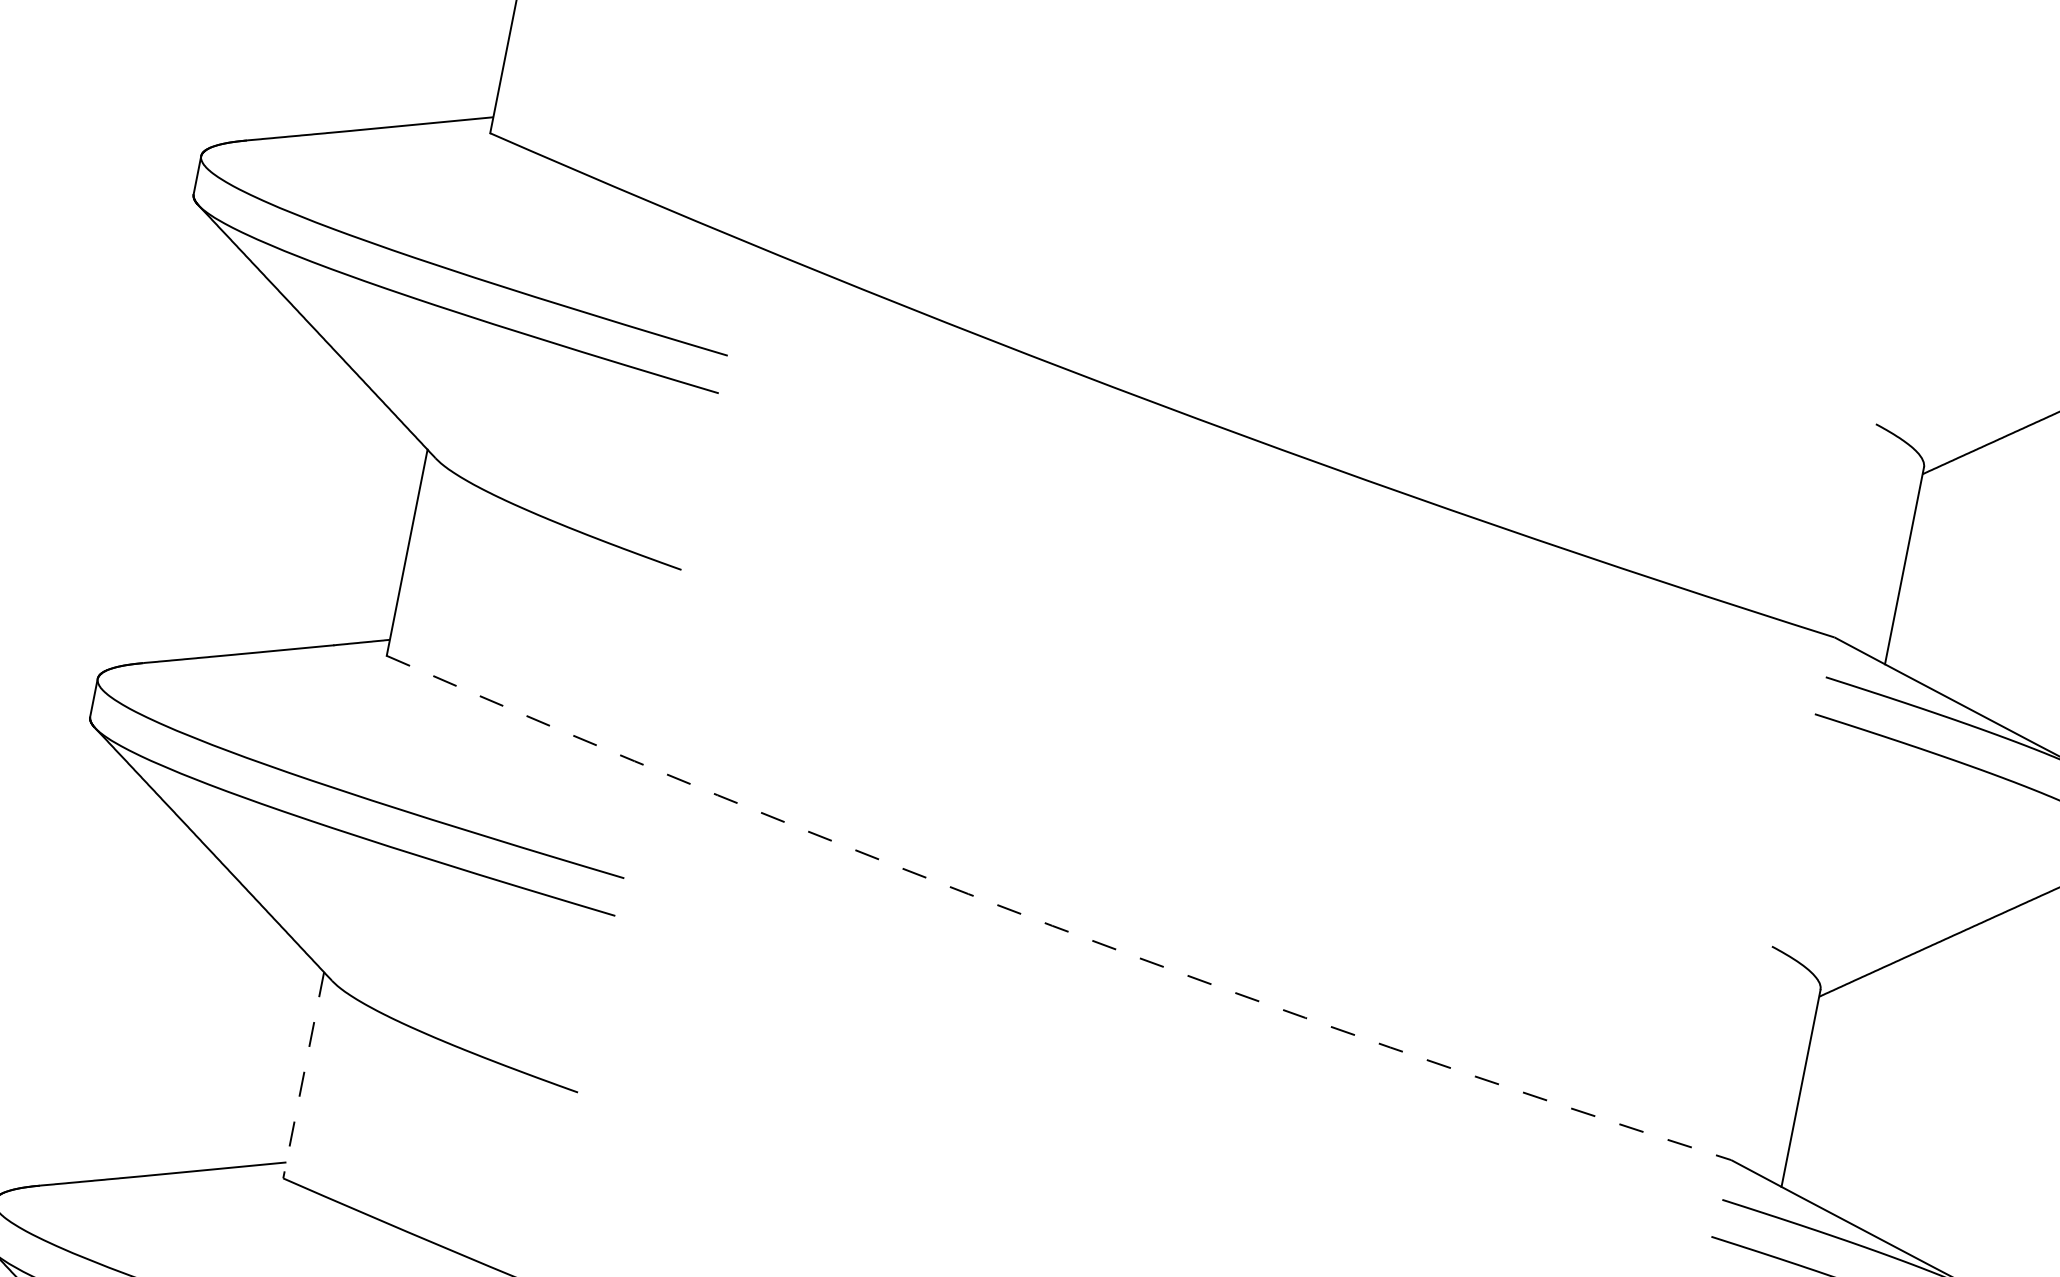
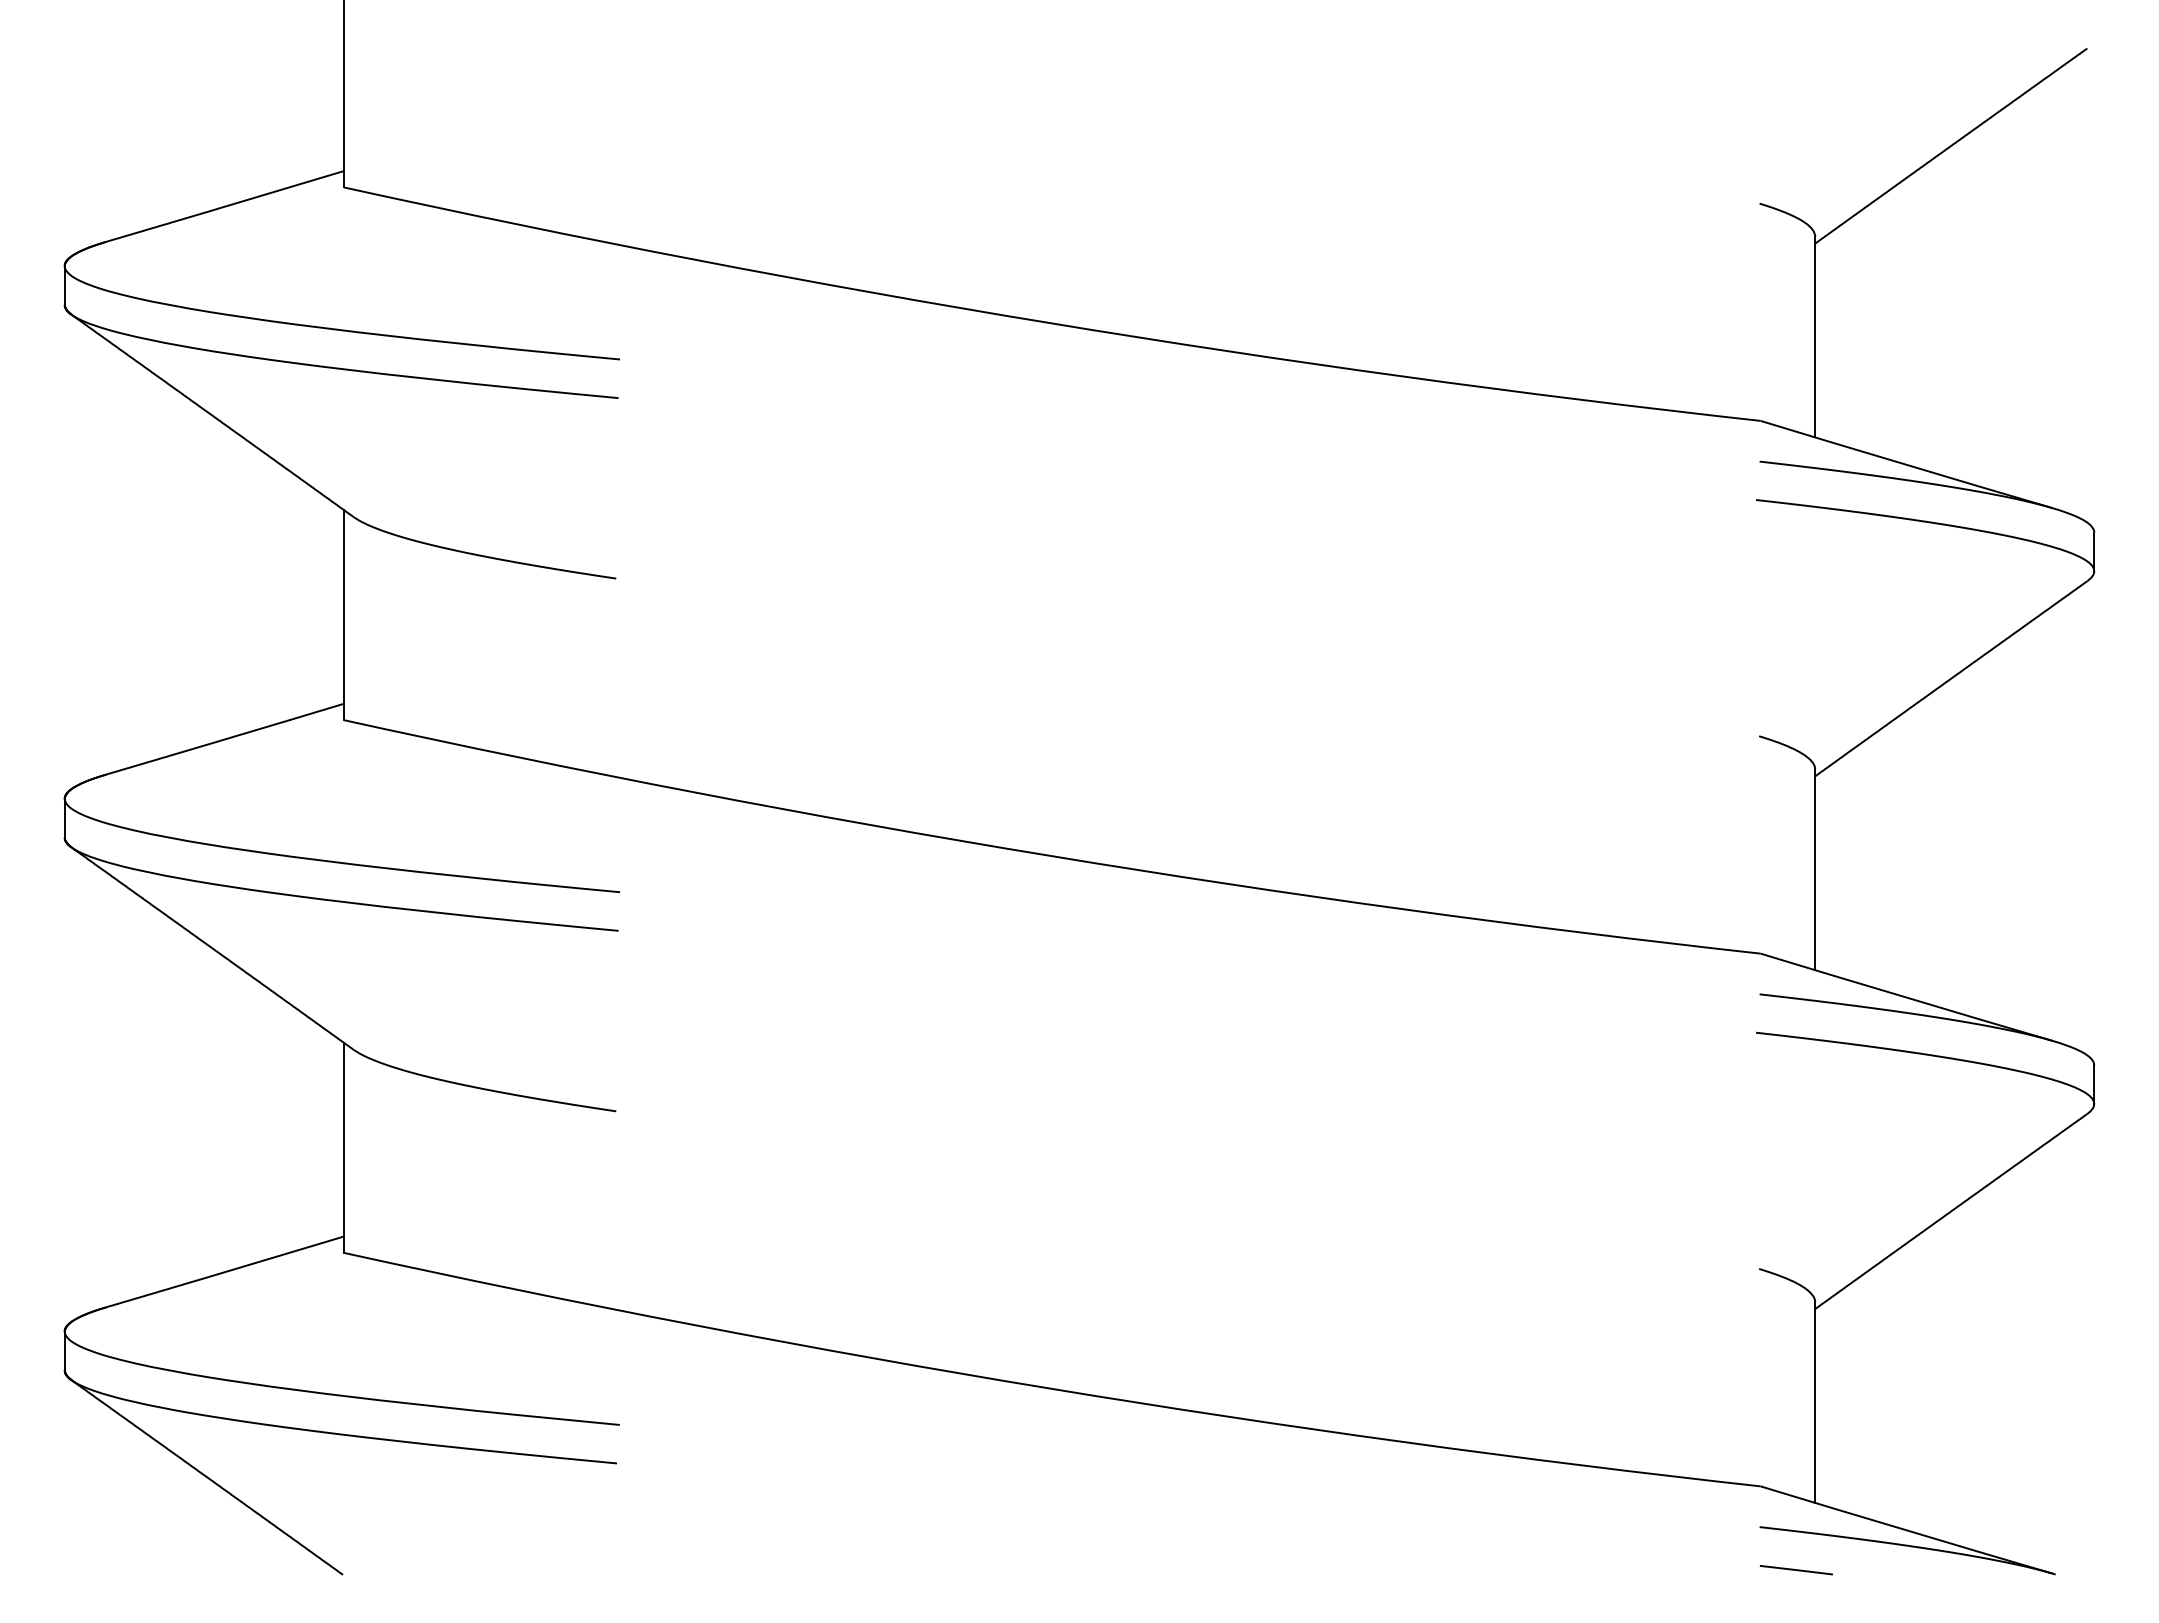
arc: (1052, 925) -> (1049, 855), dashed -> solid
line: (303, 1075) -> (343, 1148), dashed -> solid

